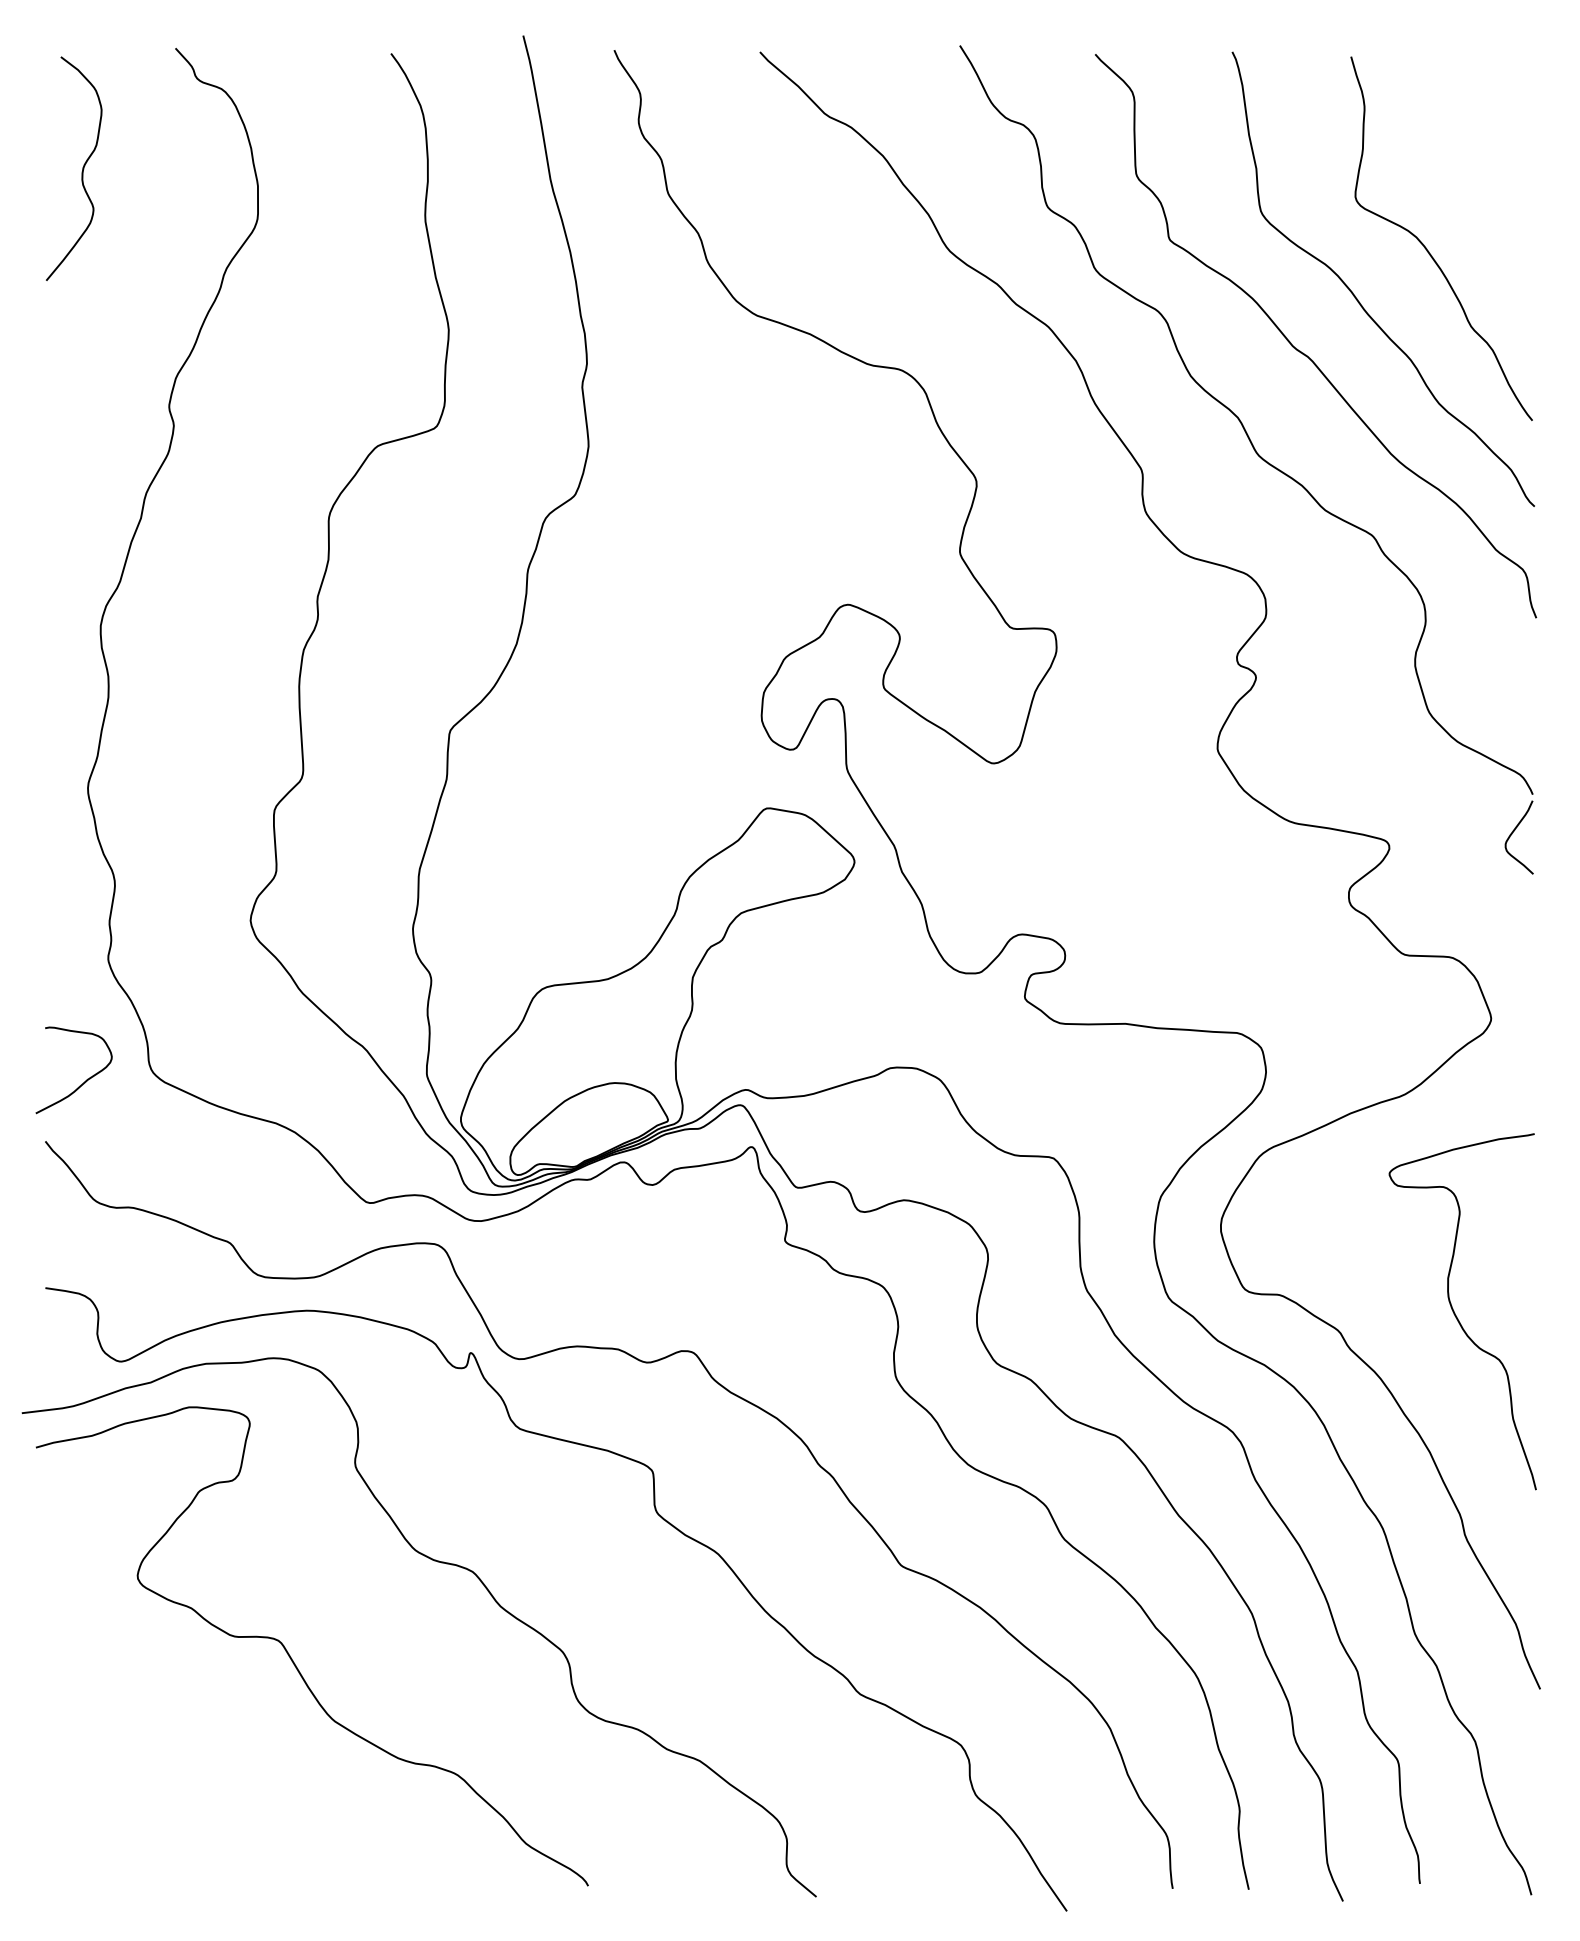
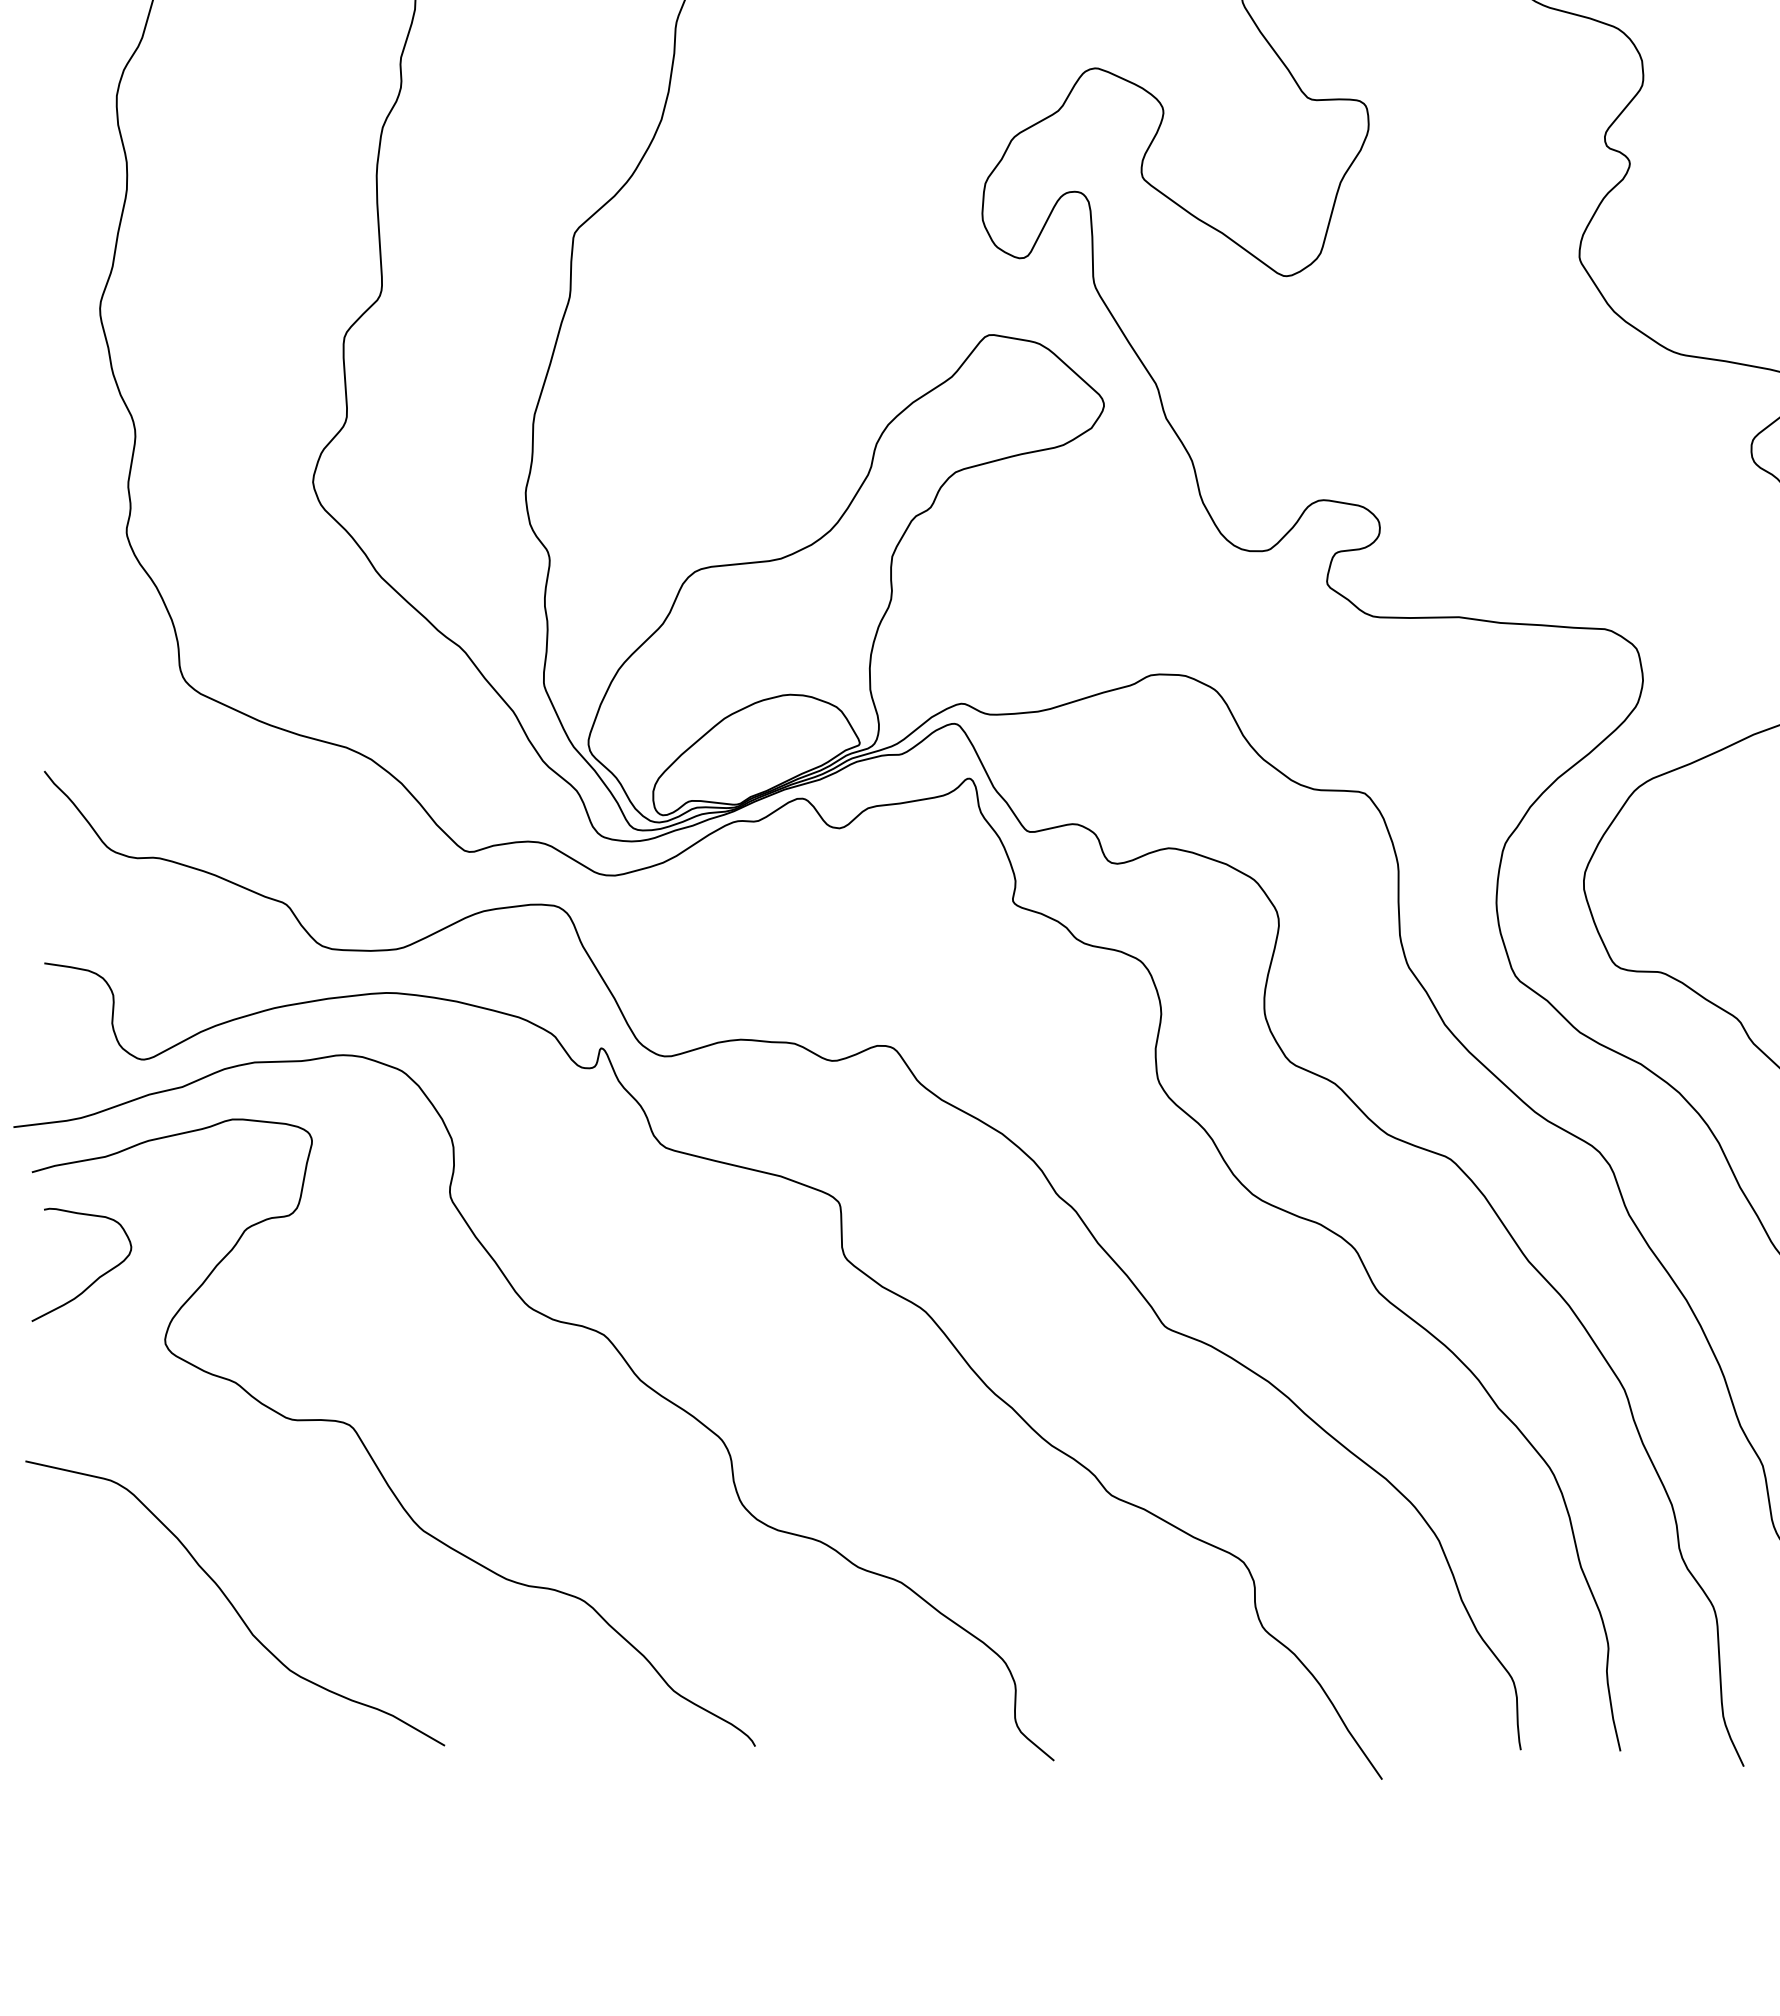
curve: (84, 1081) -> (95, 1279), moved
curve: (189, 1777) -> (233, 1604), added

